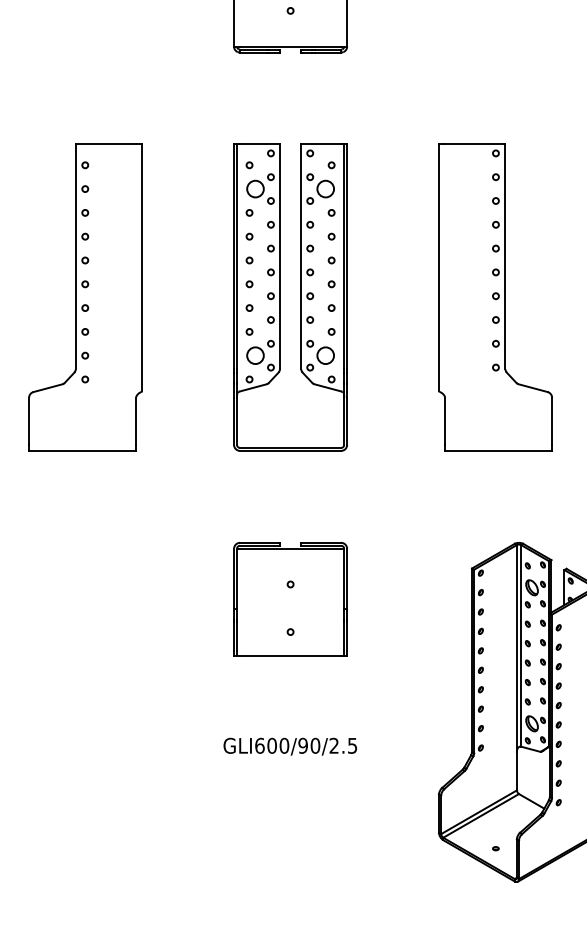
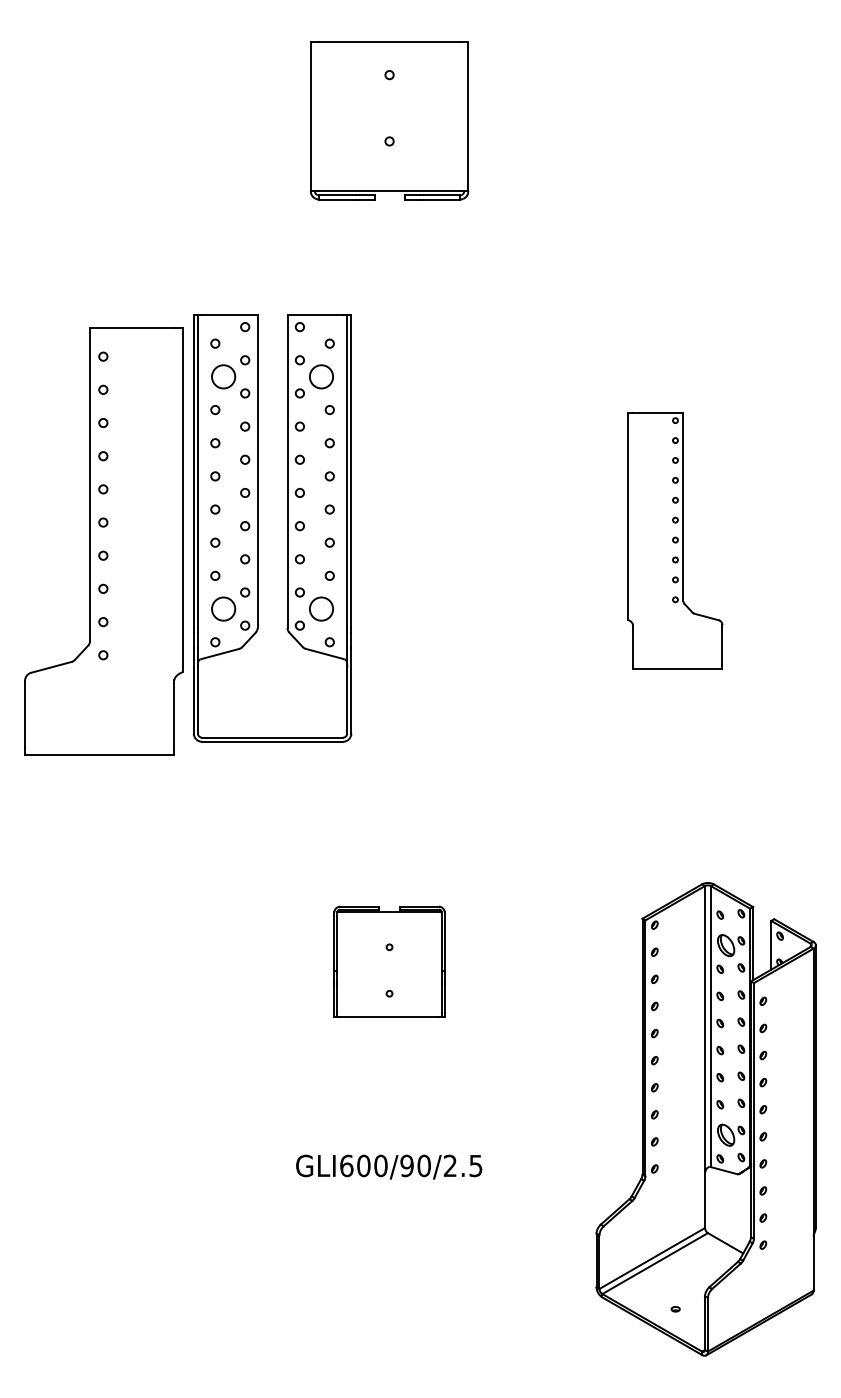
part: (280, 297) -> (258, 528), moved
part: (495, 297) -> (674, 541), size x0.6
part: (290, 599) -> (389, 961), size x0.7

